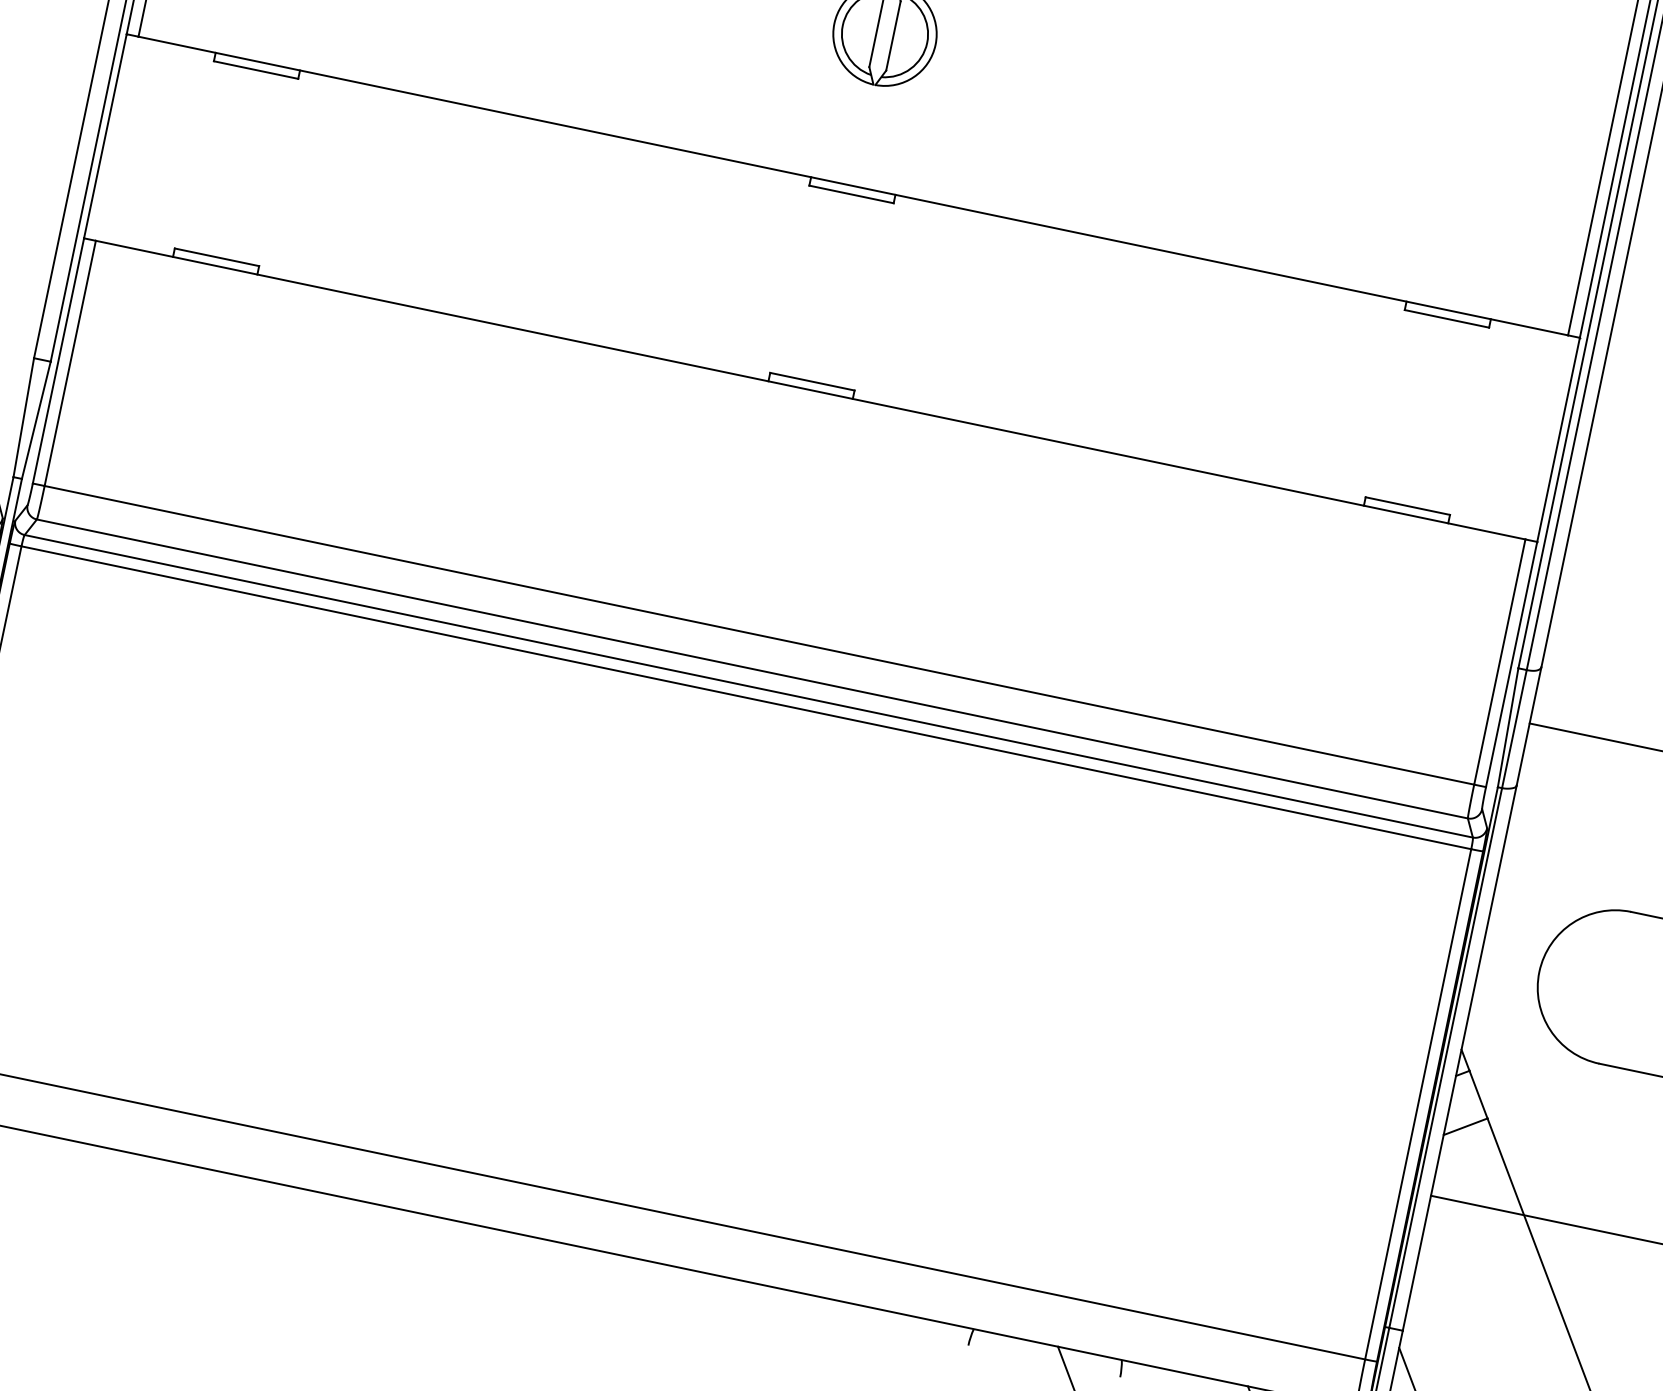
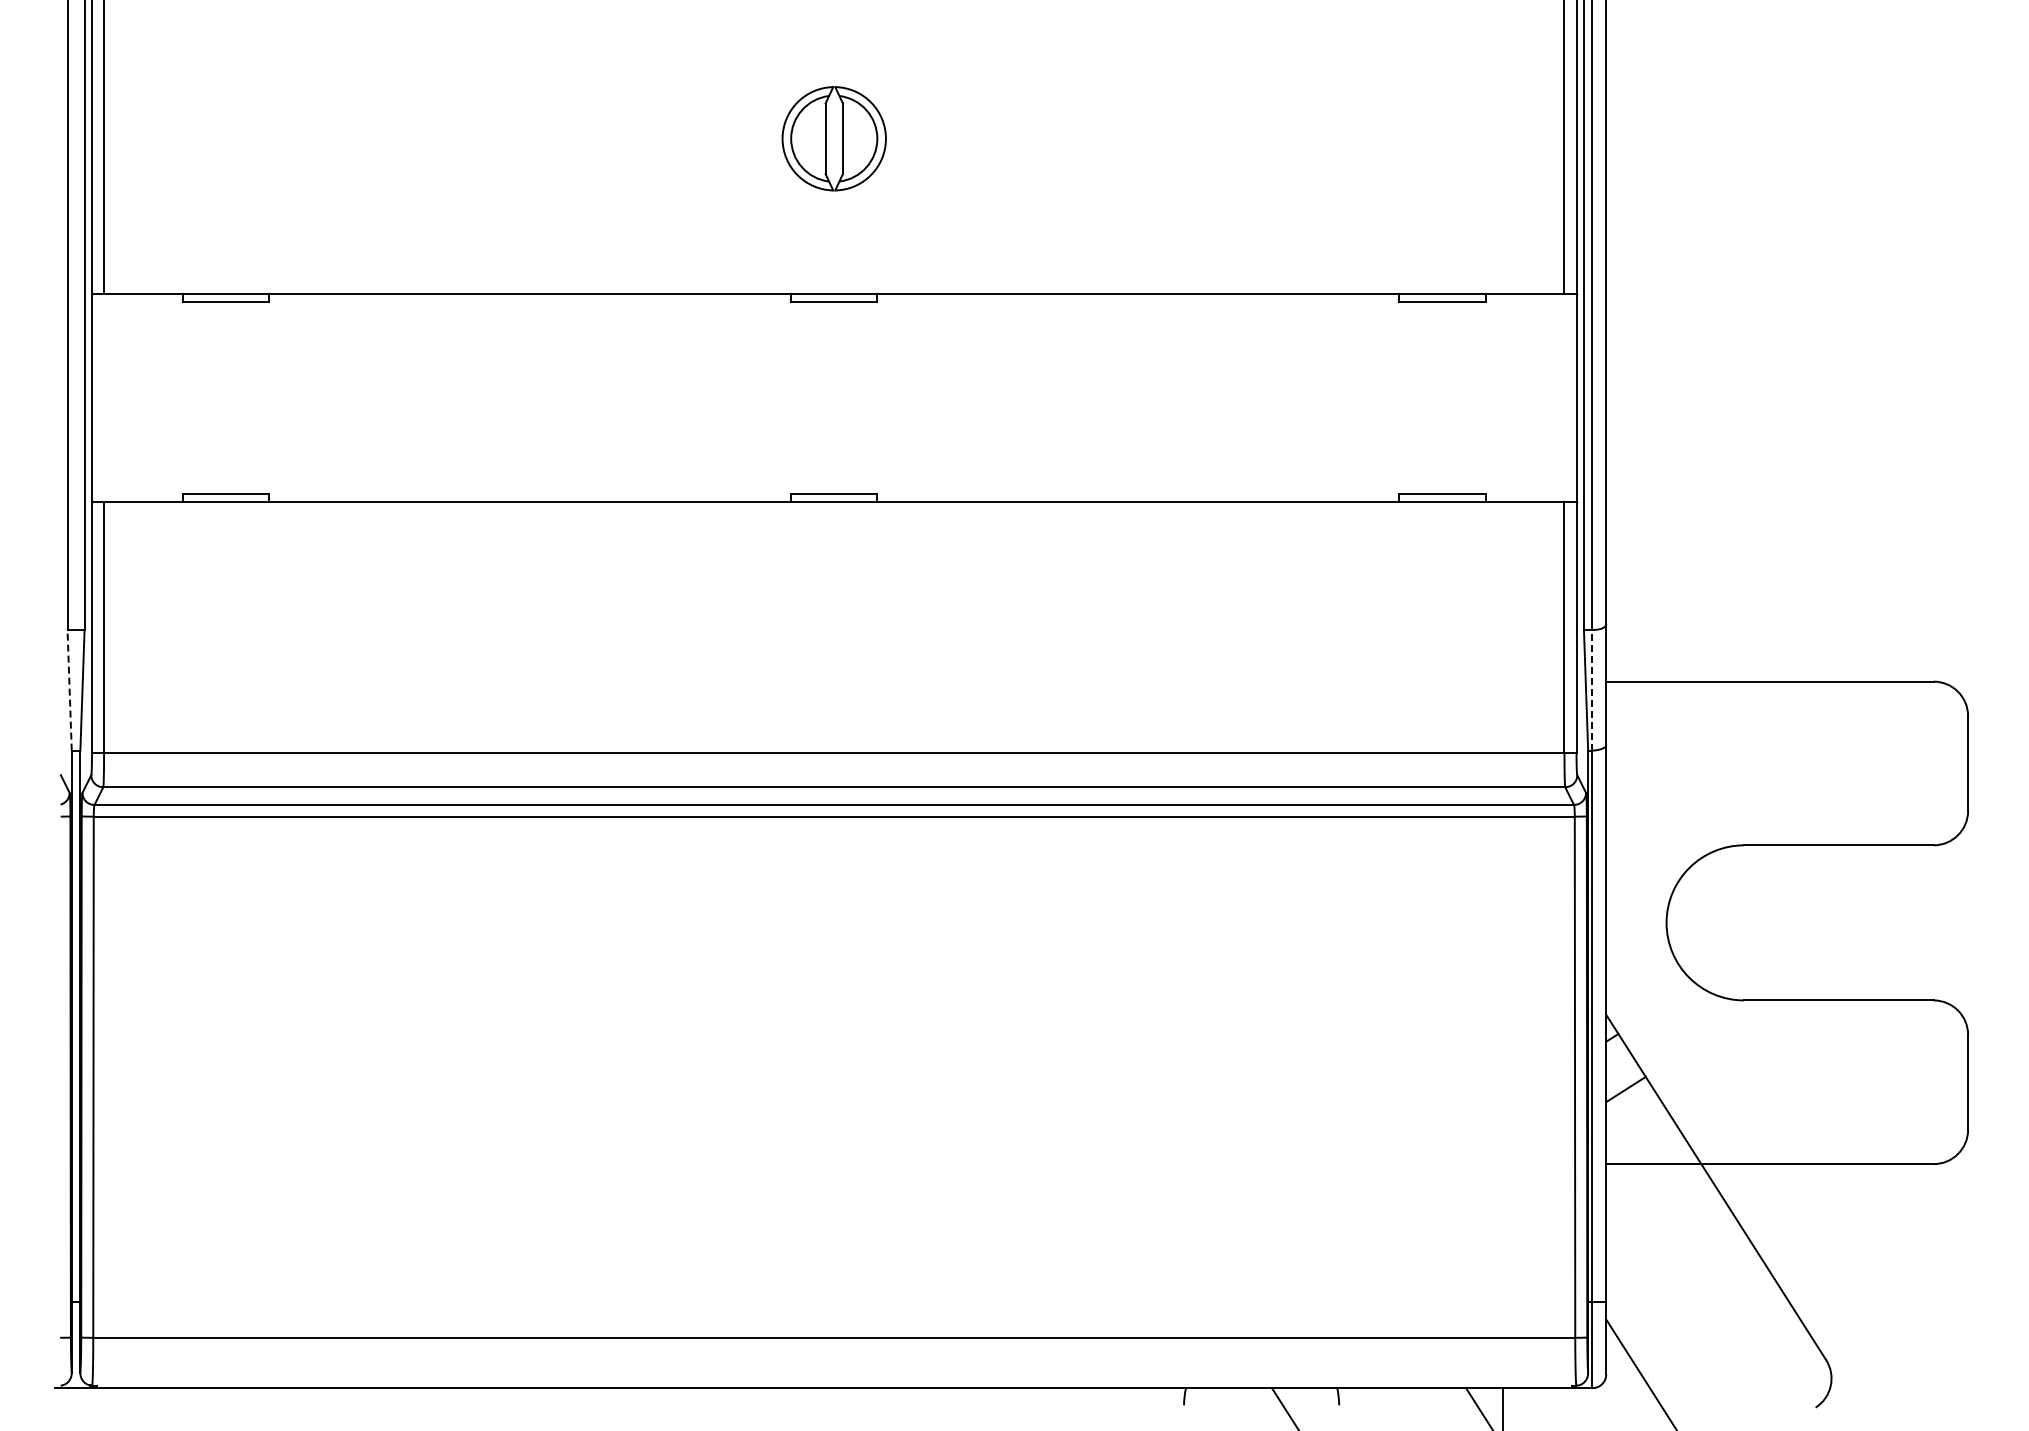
line: (23, 416) -> (69, 689), solid -> dashed
line: (1514, 728) -> (1592, 689), solid -> dashed

